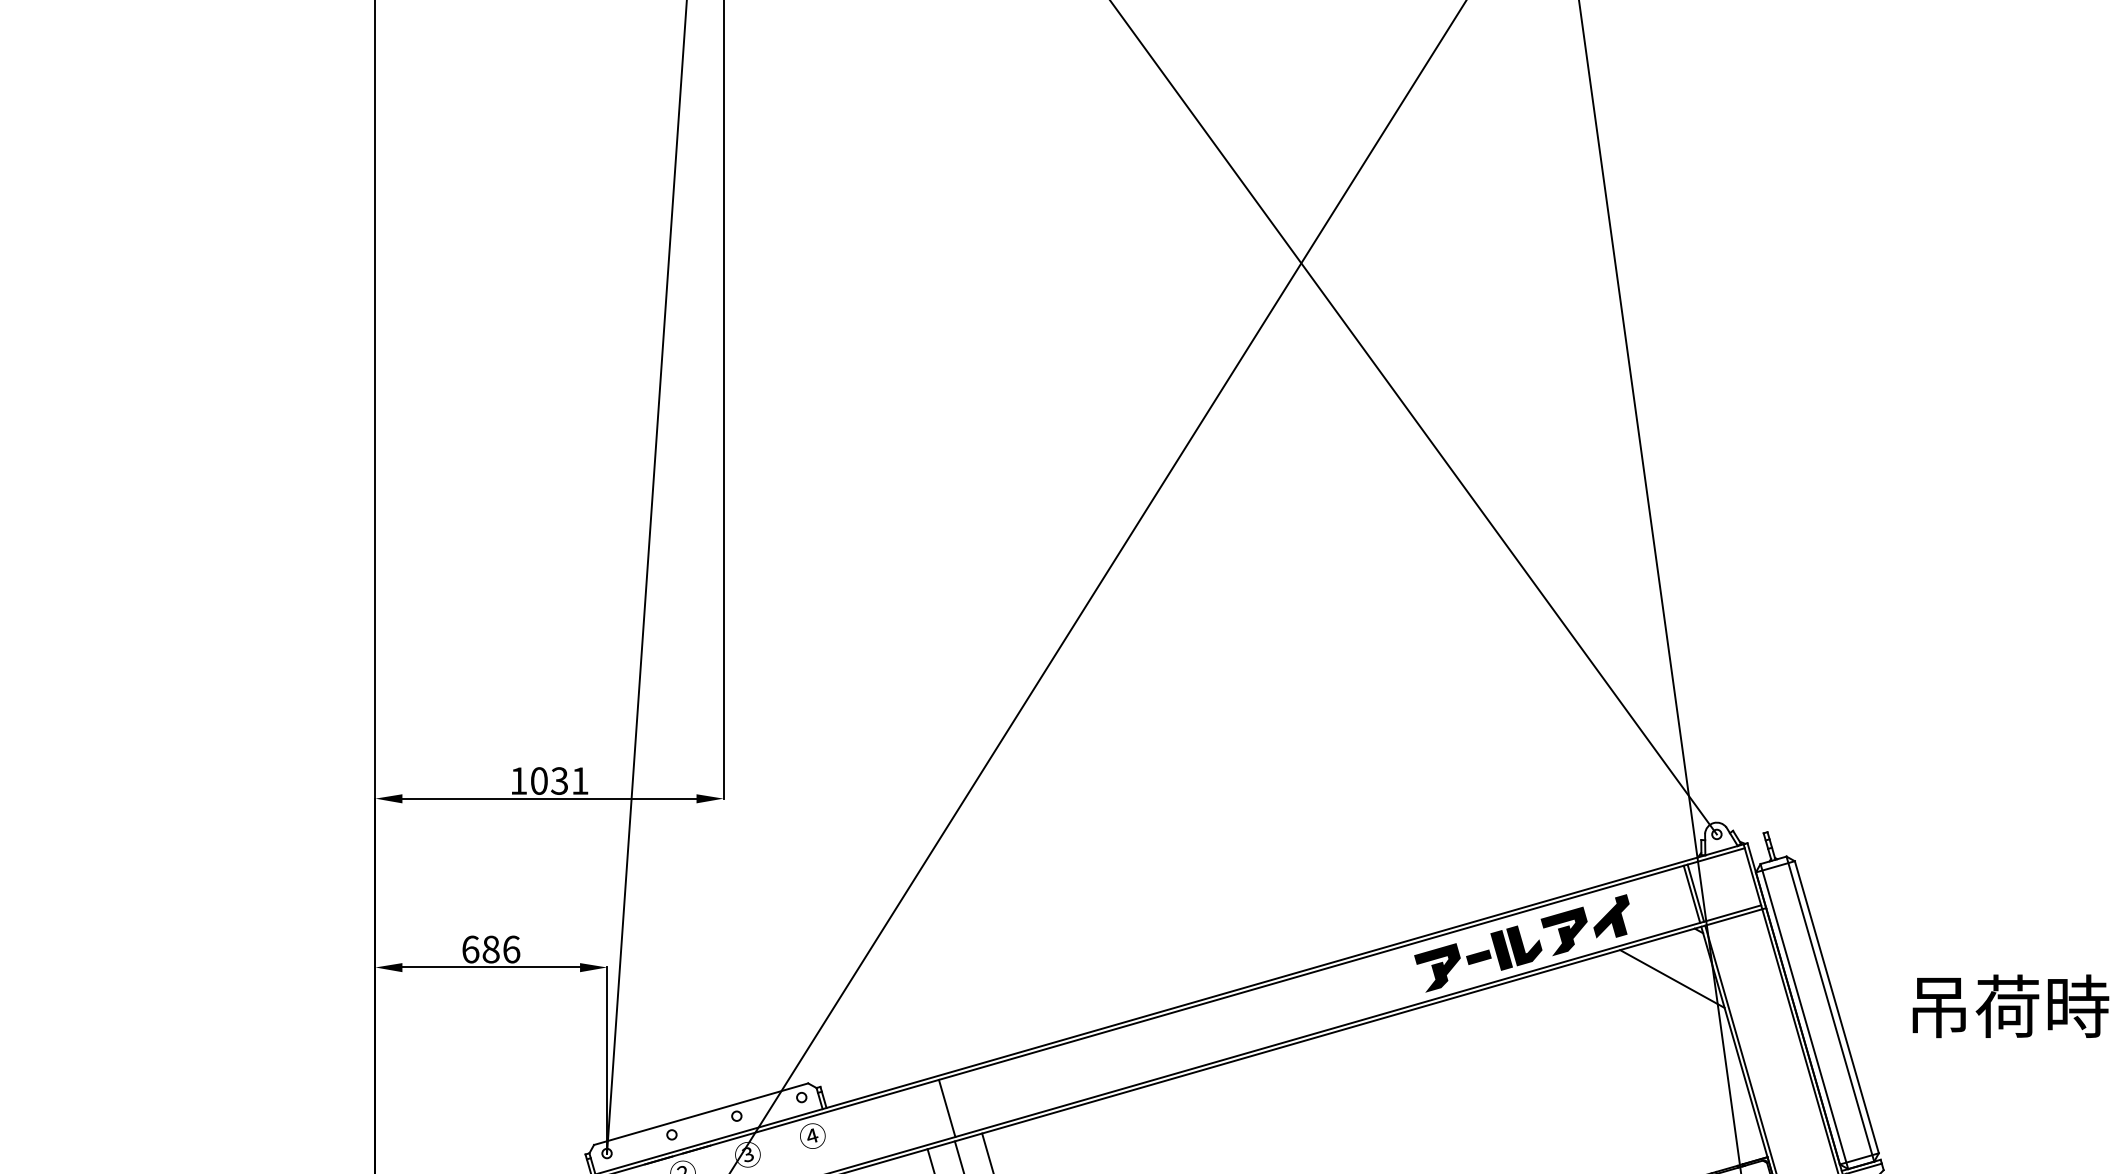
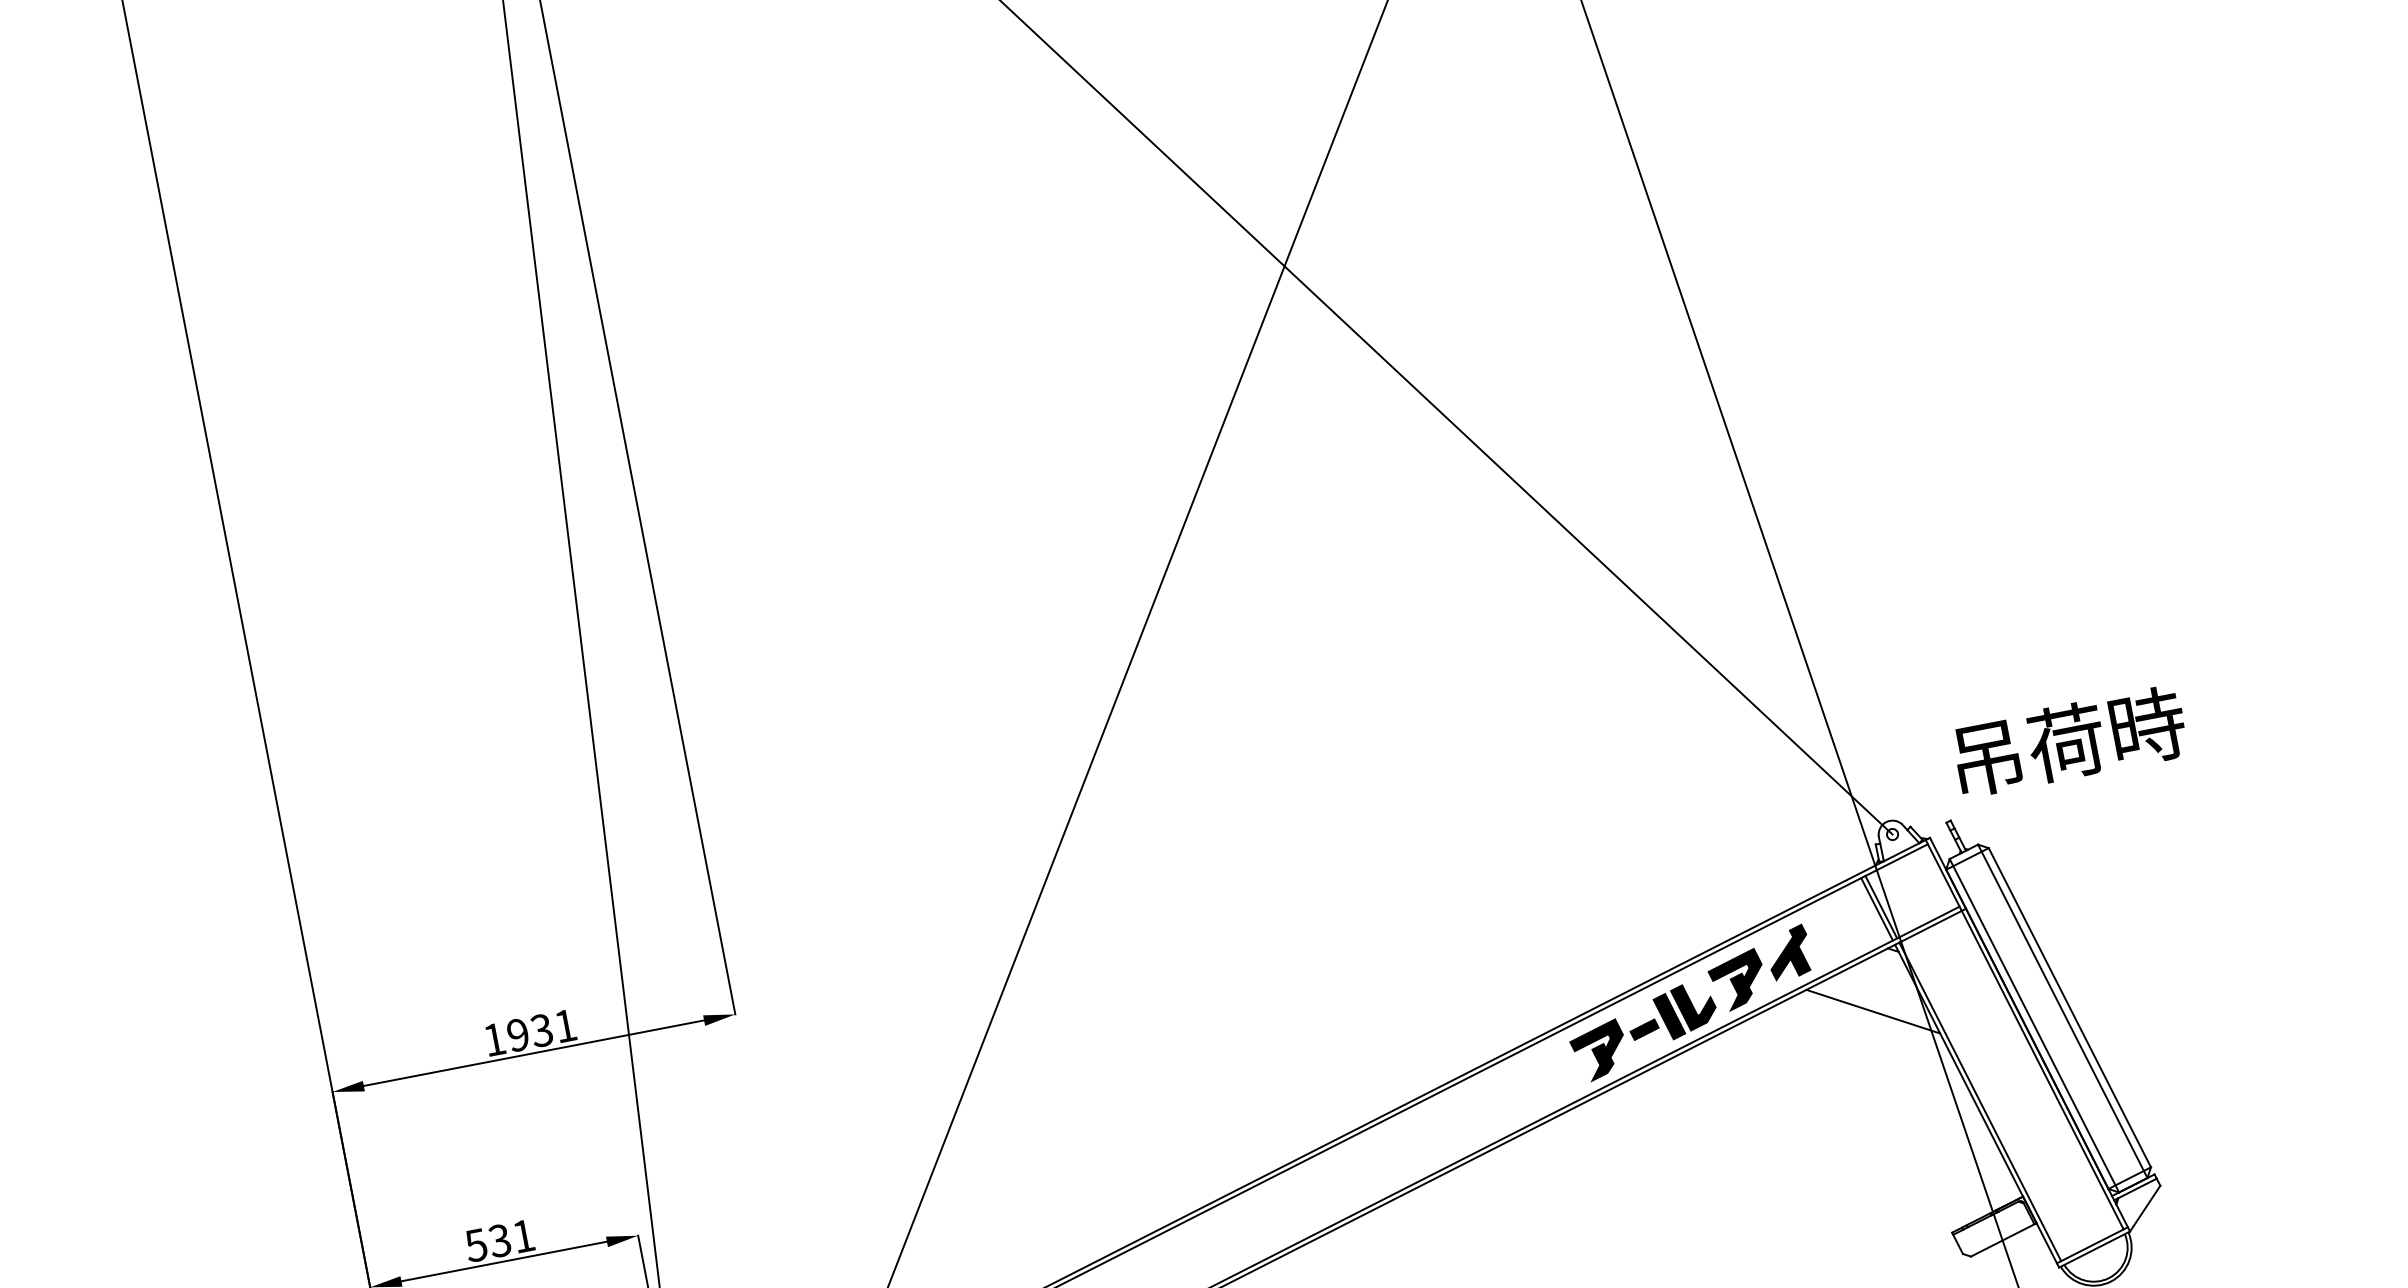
text: (538, 780) -> (517, 1034), 1031 -> 1931
text: (490, 949) -> (499, 1240), 686 -> 531
text: (2010, 1006) -> (2069, 741), moved

